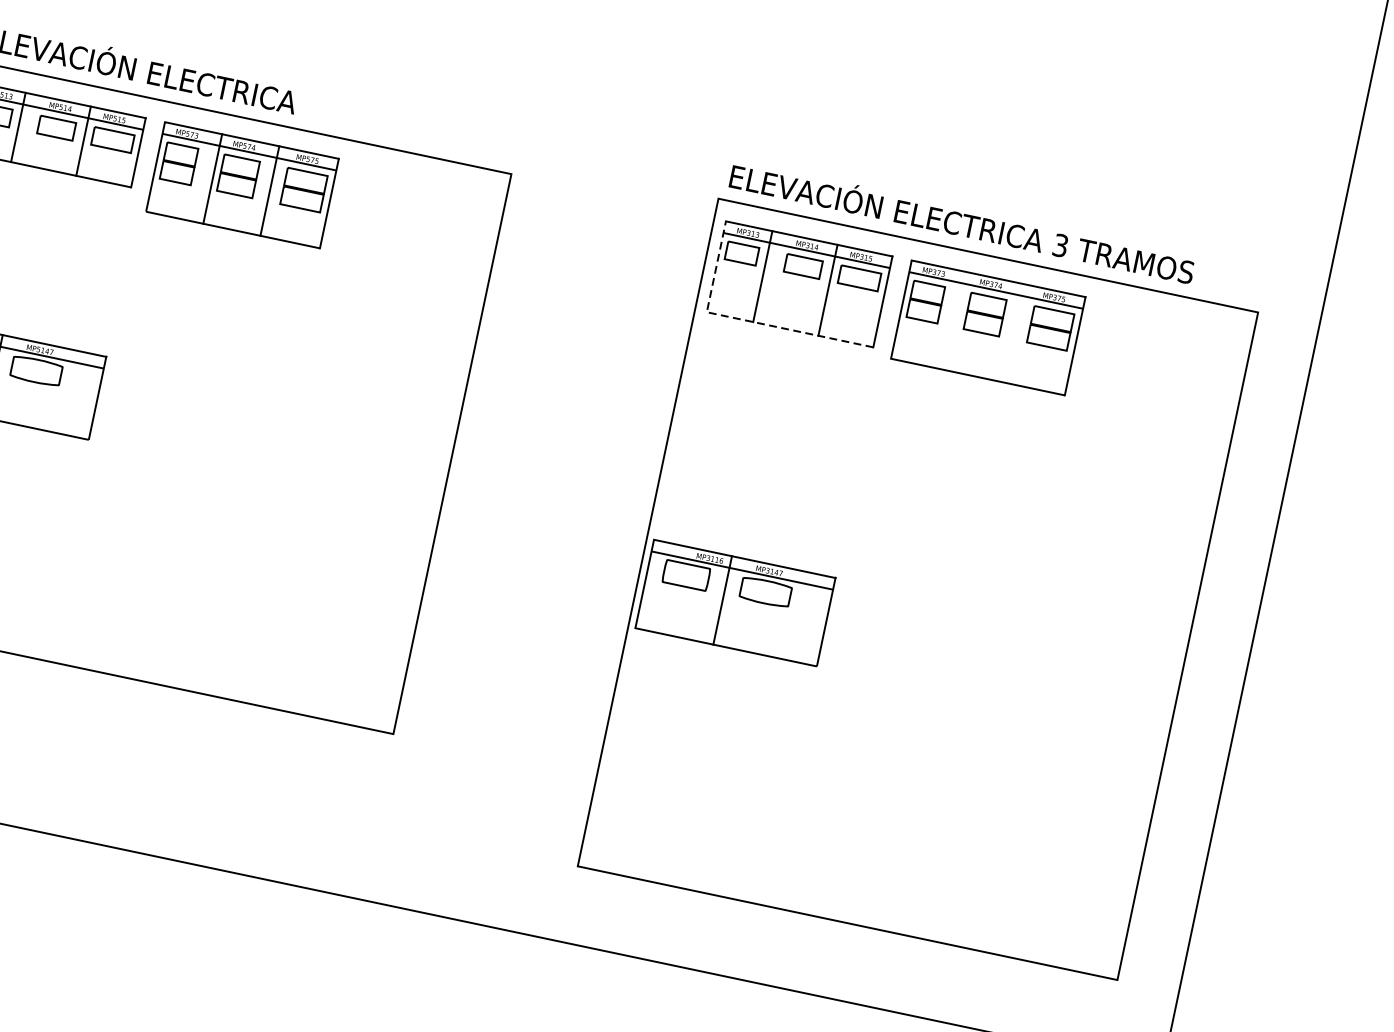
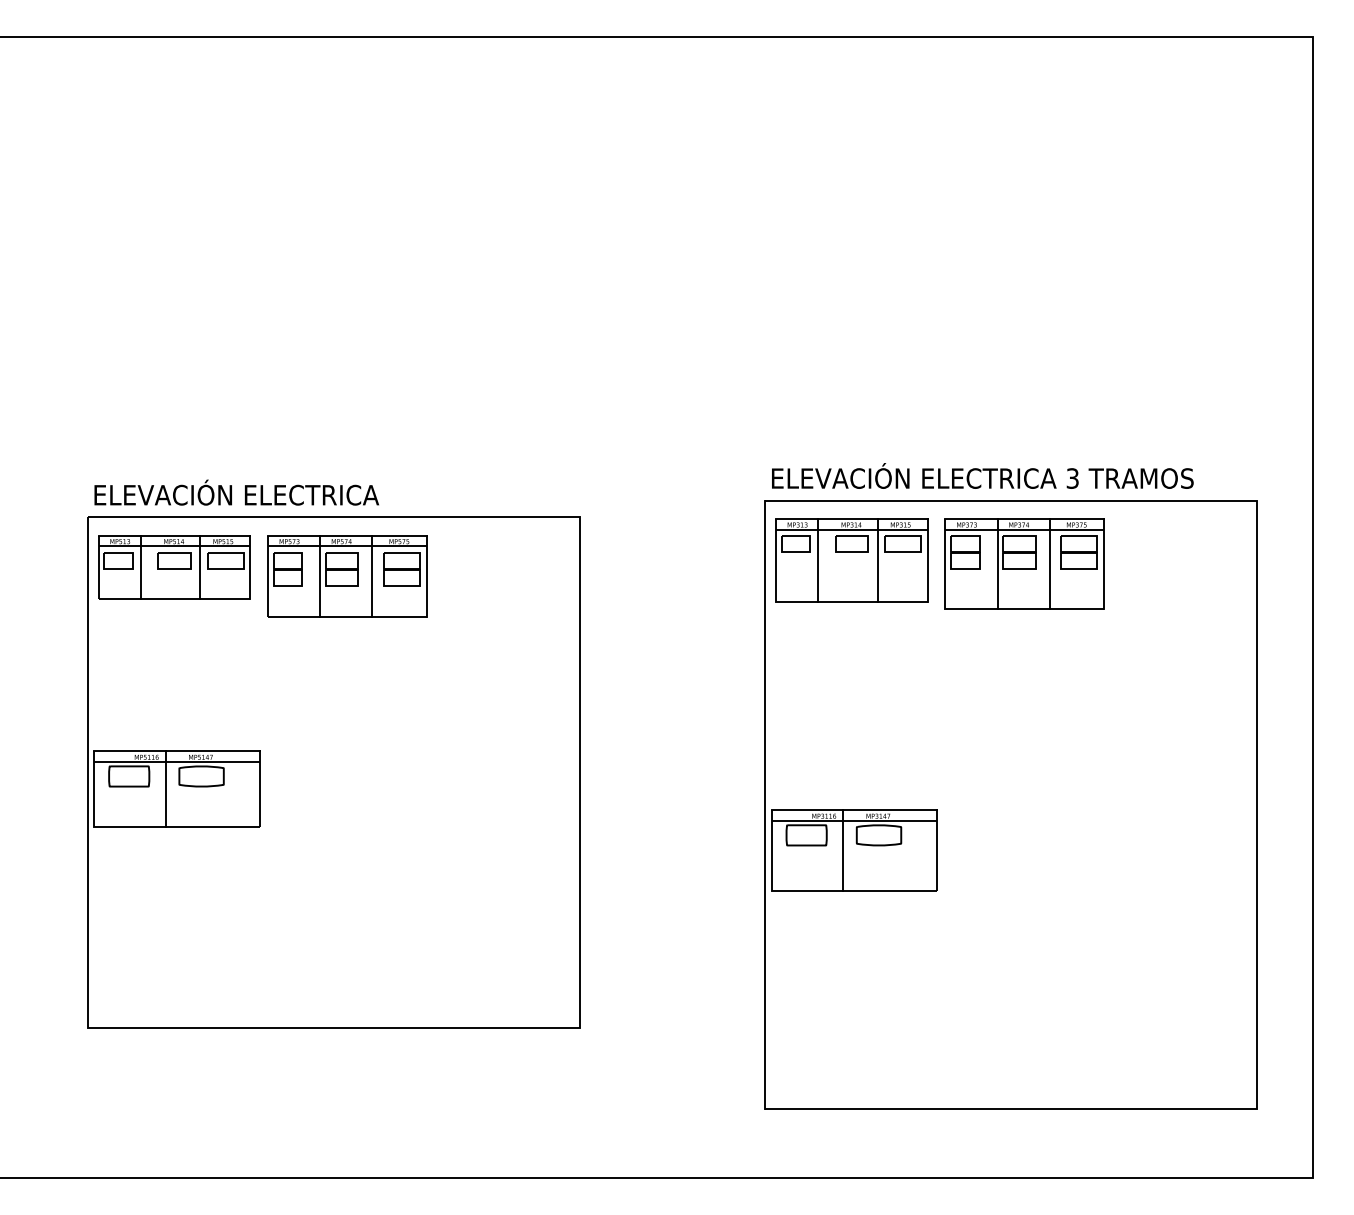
line: (744, 319) -> (810, 601), dashed -> solid
line: (958, 321) -> (997, 563), added
line: (1015, 333) -> (1049, 563), added

